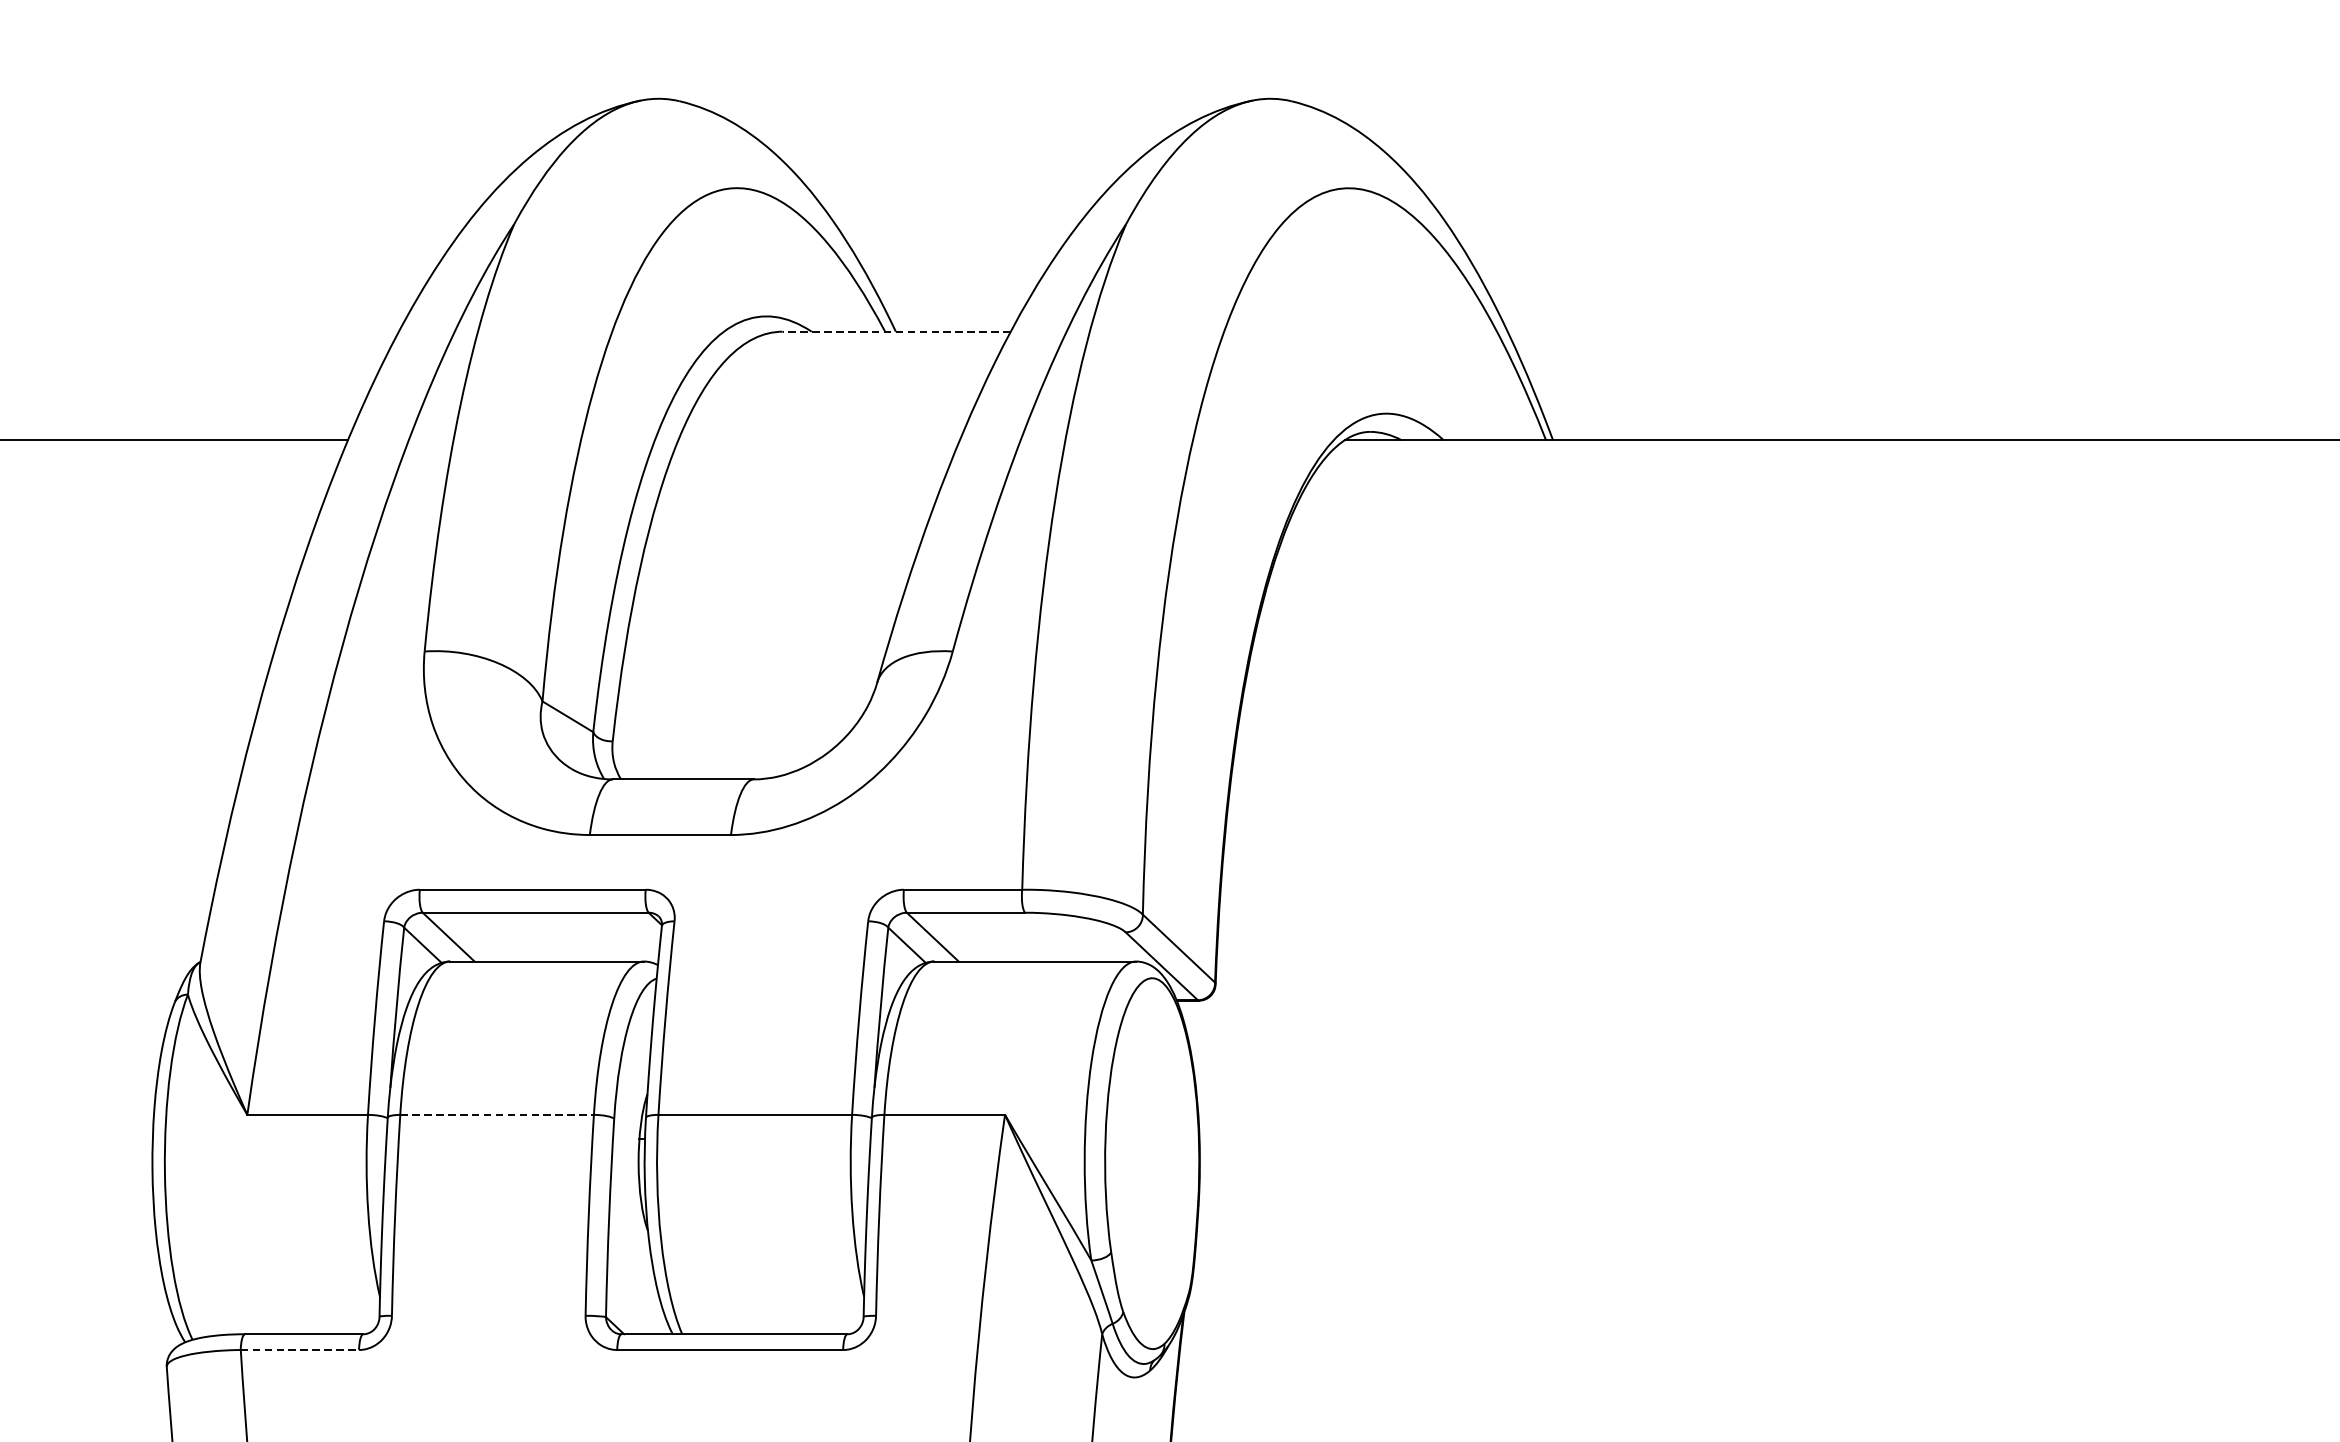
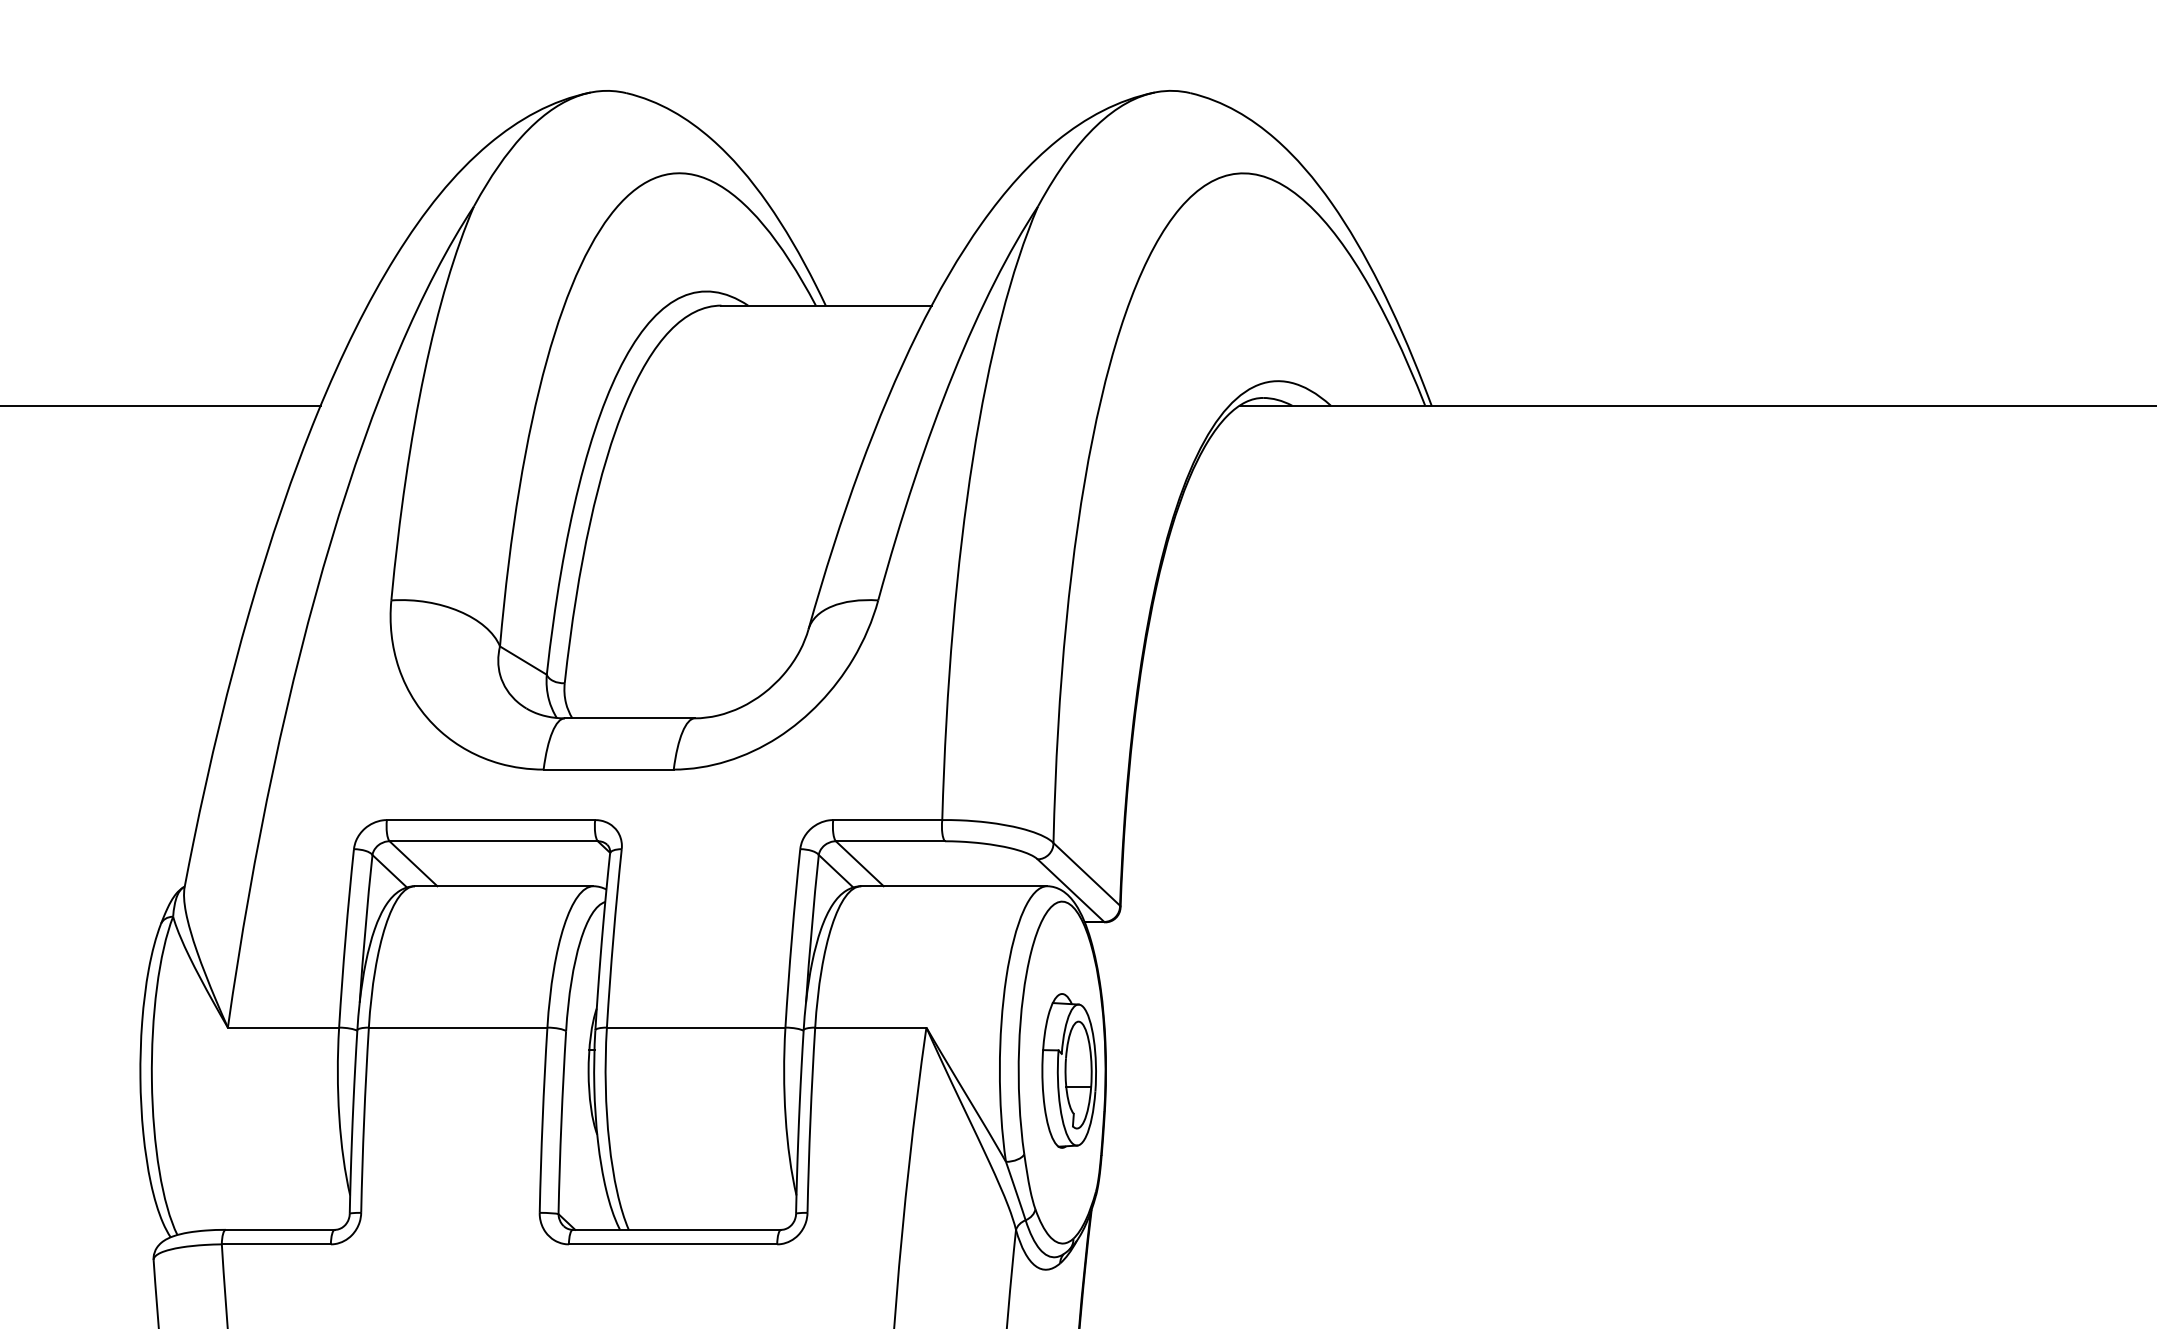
line: (896, 331) -> (826, 305), dashed -> solid
line: (497, 1114) -> (458, 1027), dashed -> solid
part: (1159, 1161) -> (1068, 1070), added
line: (300, 1350) -> (276, 1244), dashed -> solid

